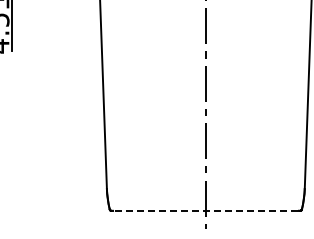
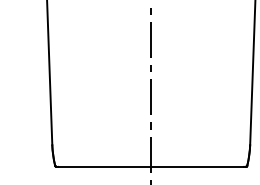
line: (205, 210) -> (150, 166), dashed -> solid

